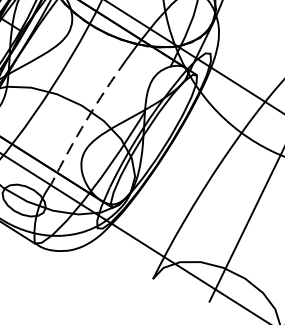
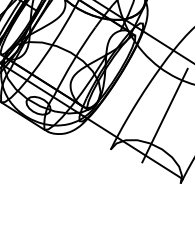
arc: (86, 119) -> (73, 60), dashed -> solid

